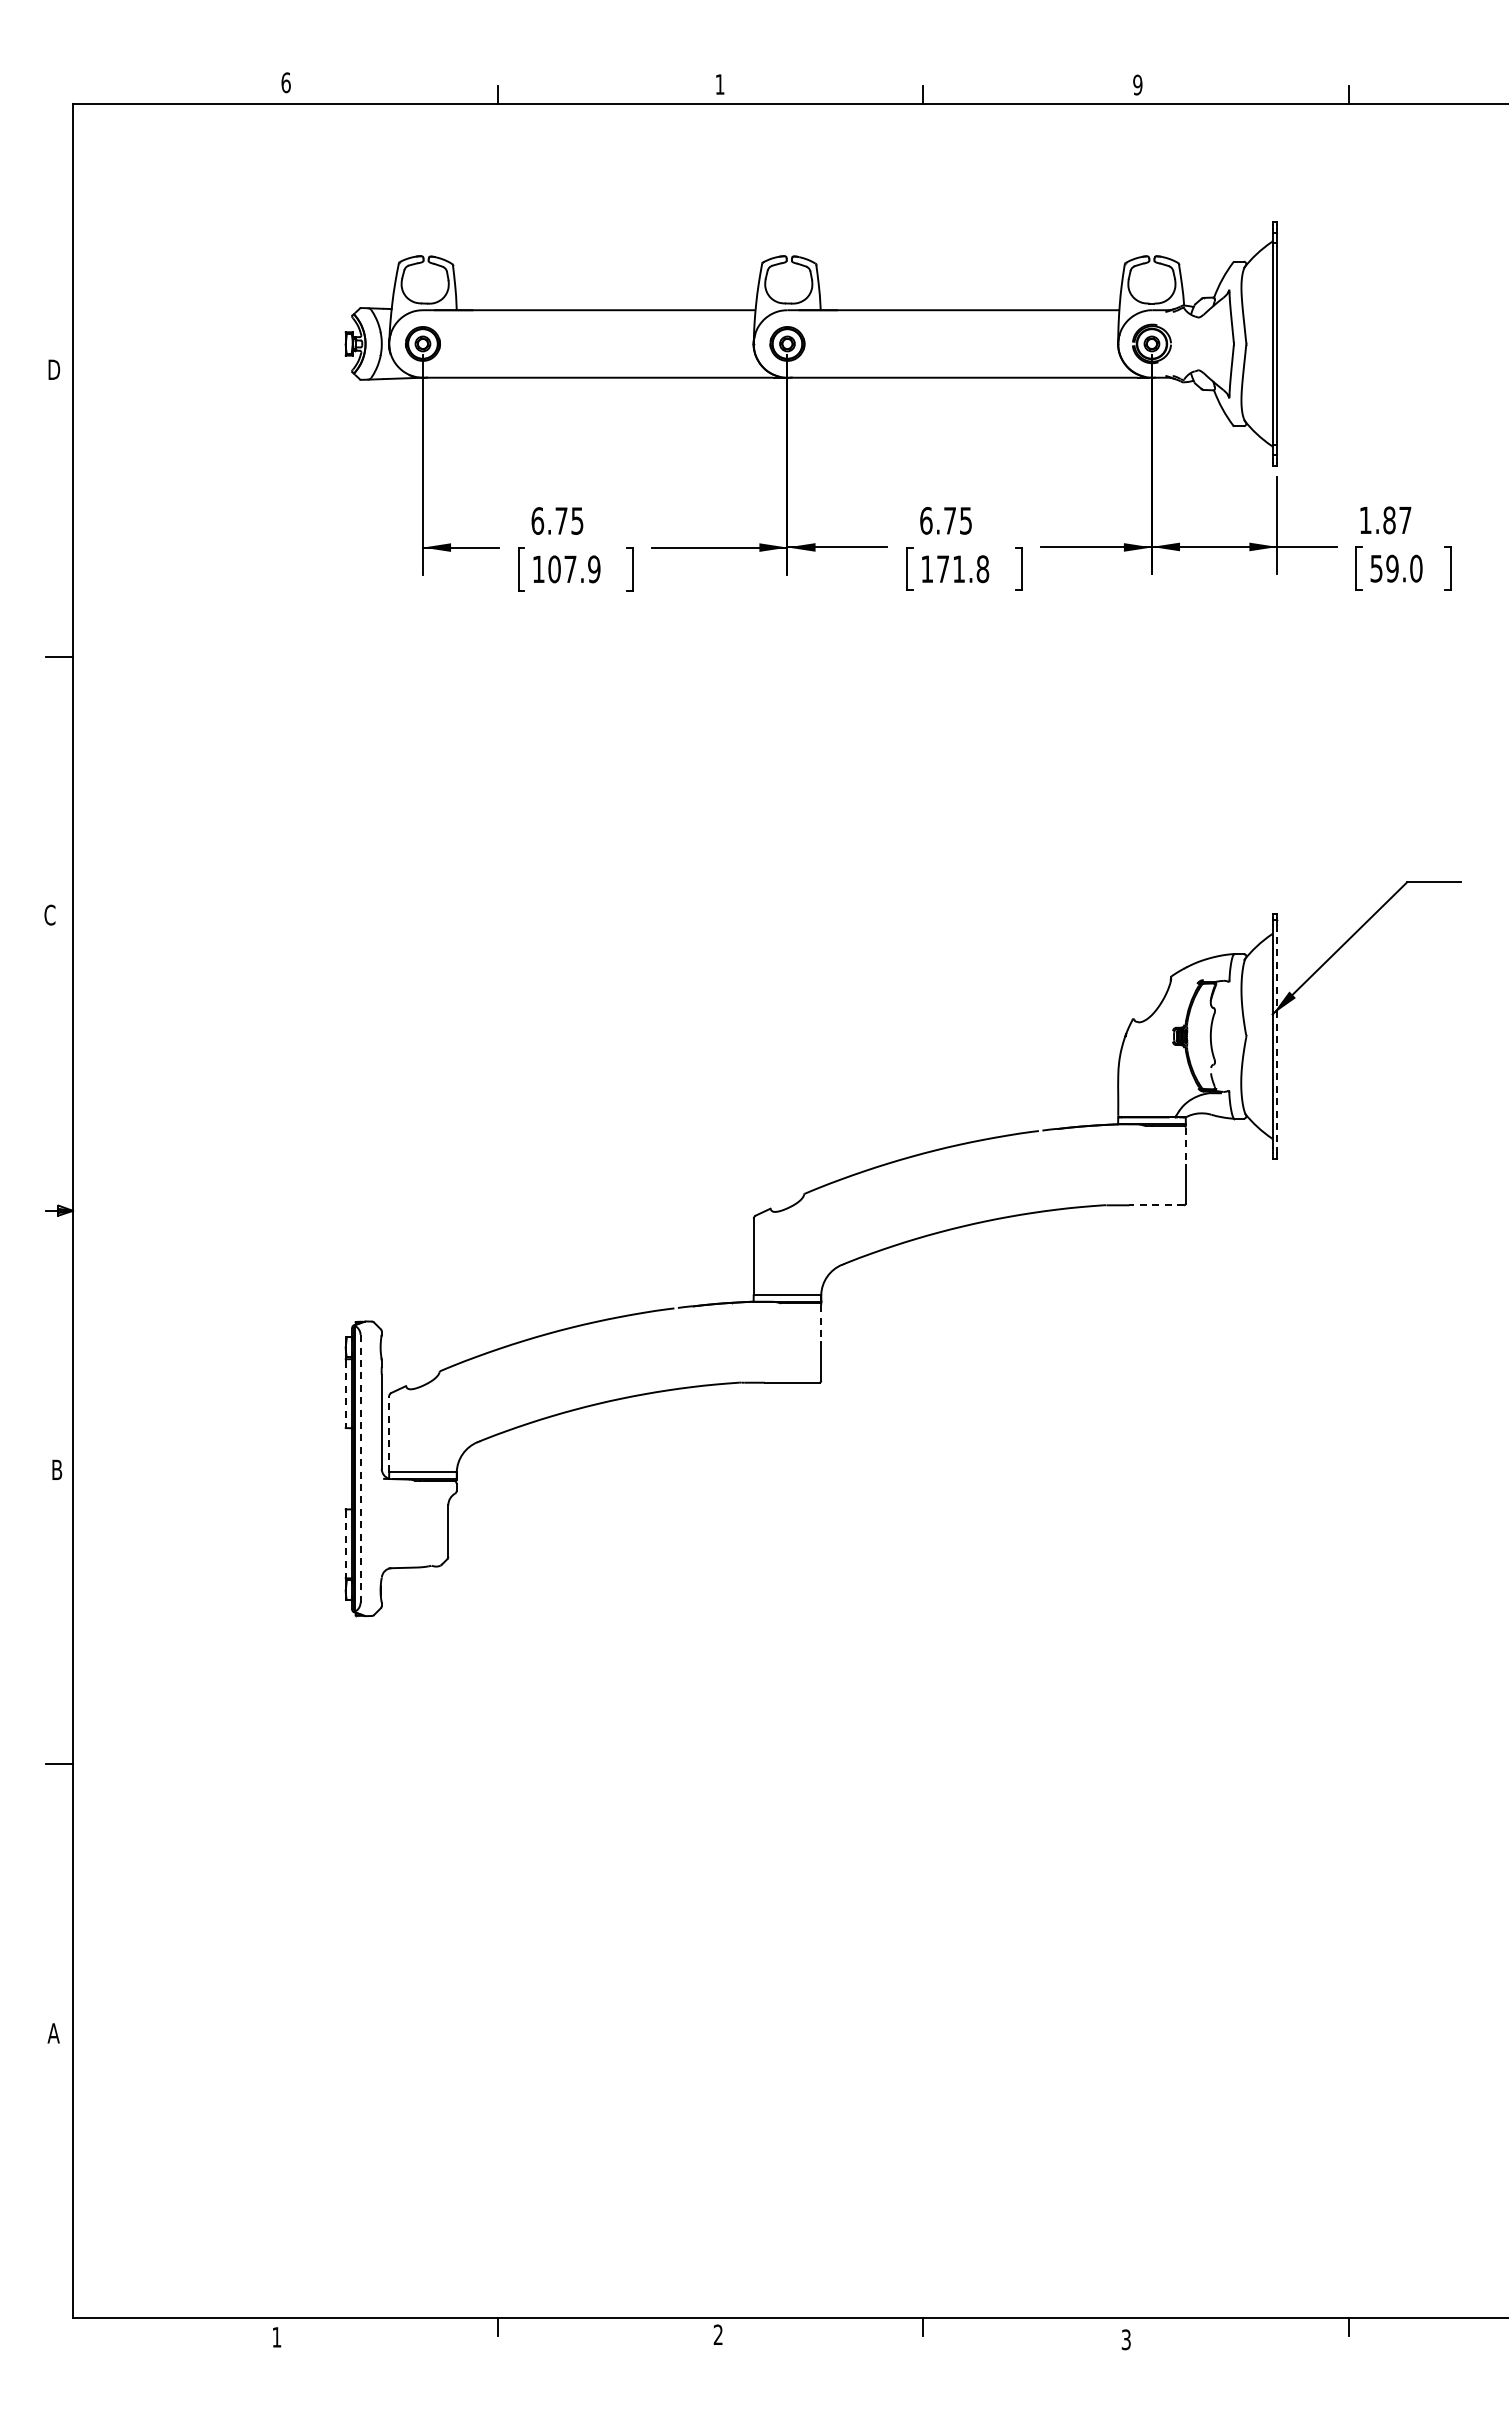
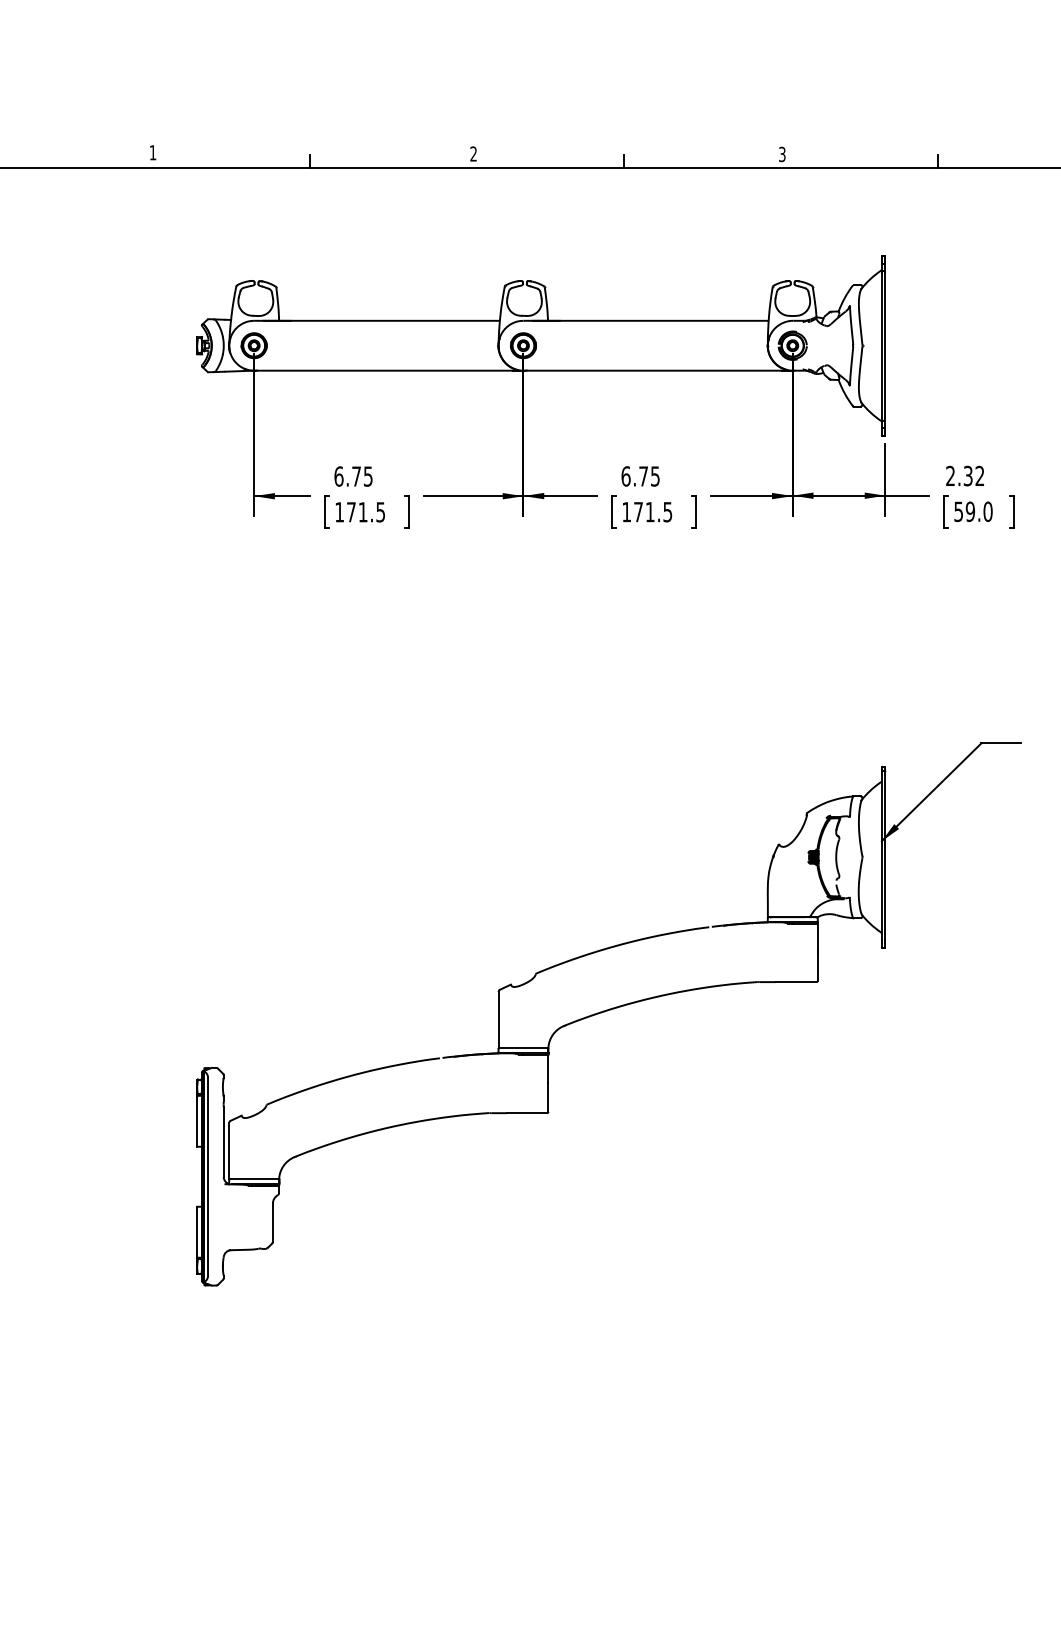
text: (285, 82) -> (152, 152), 6 -> 1
text: (719, 84) -> (473, 154), 1 -> 2
text: (1137, 84) -> (782, 154), 9 -> 3
text: (1385, 520) -> (965, 476), 1.87 -> 2.32
text: (574, 569) -> (366, 512), 107.9 -> 171.5
text: (982, 569) -> (667, 512), 171.8 -> 171.5
line: (1277, 1036) -> (885, 857), dashed -> solid
line: (1185, 1146) -> (817, 938), dashed -> solid
line: (1156, 1205) -> (796, 982), dashed -> solid
line: (821, 1323) -> (548, 1069), dashed -> solid
line: (345, 1393) -> (196, 1121), dashed -> solid
line: (389, 1434) -> (229, 1151), dashed -> solid
line: (360, 1468) -> (208, 1176), dashed -> solid
line: (345, 1543) -> (196, 1231), dashed -> solid

